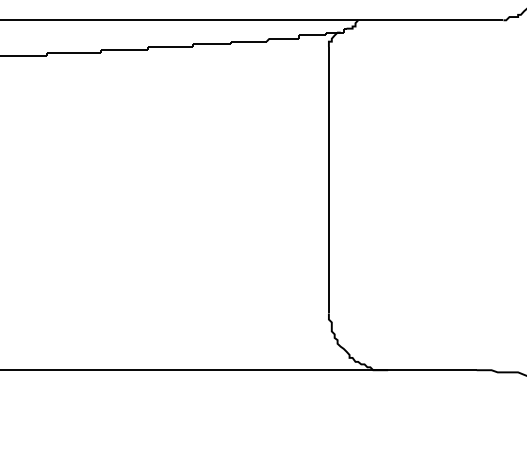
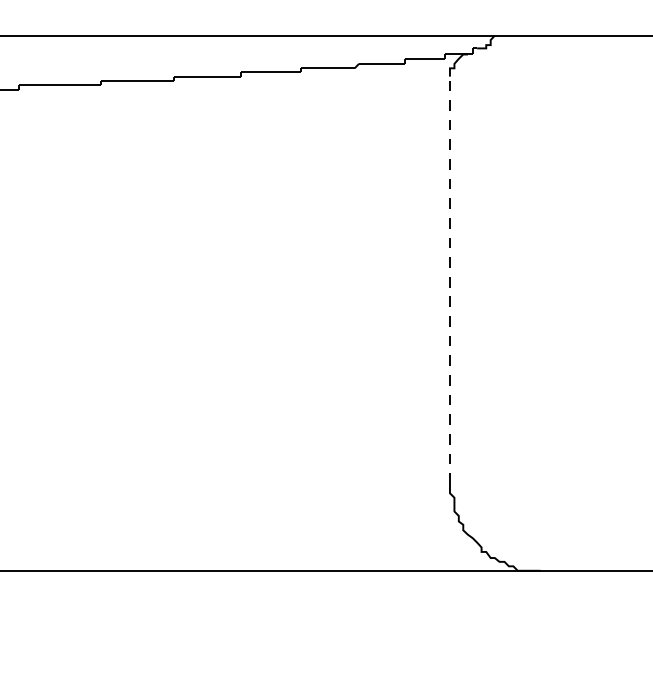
line: (328, 179) -> (449, 279), solid -> dashed

